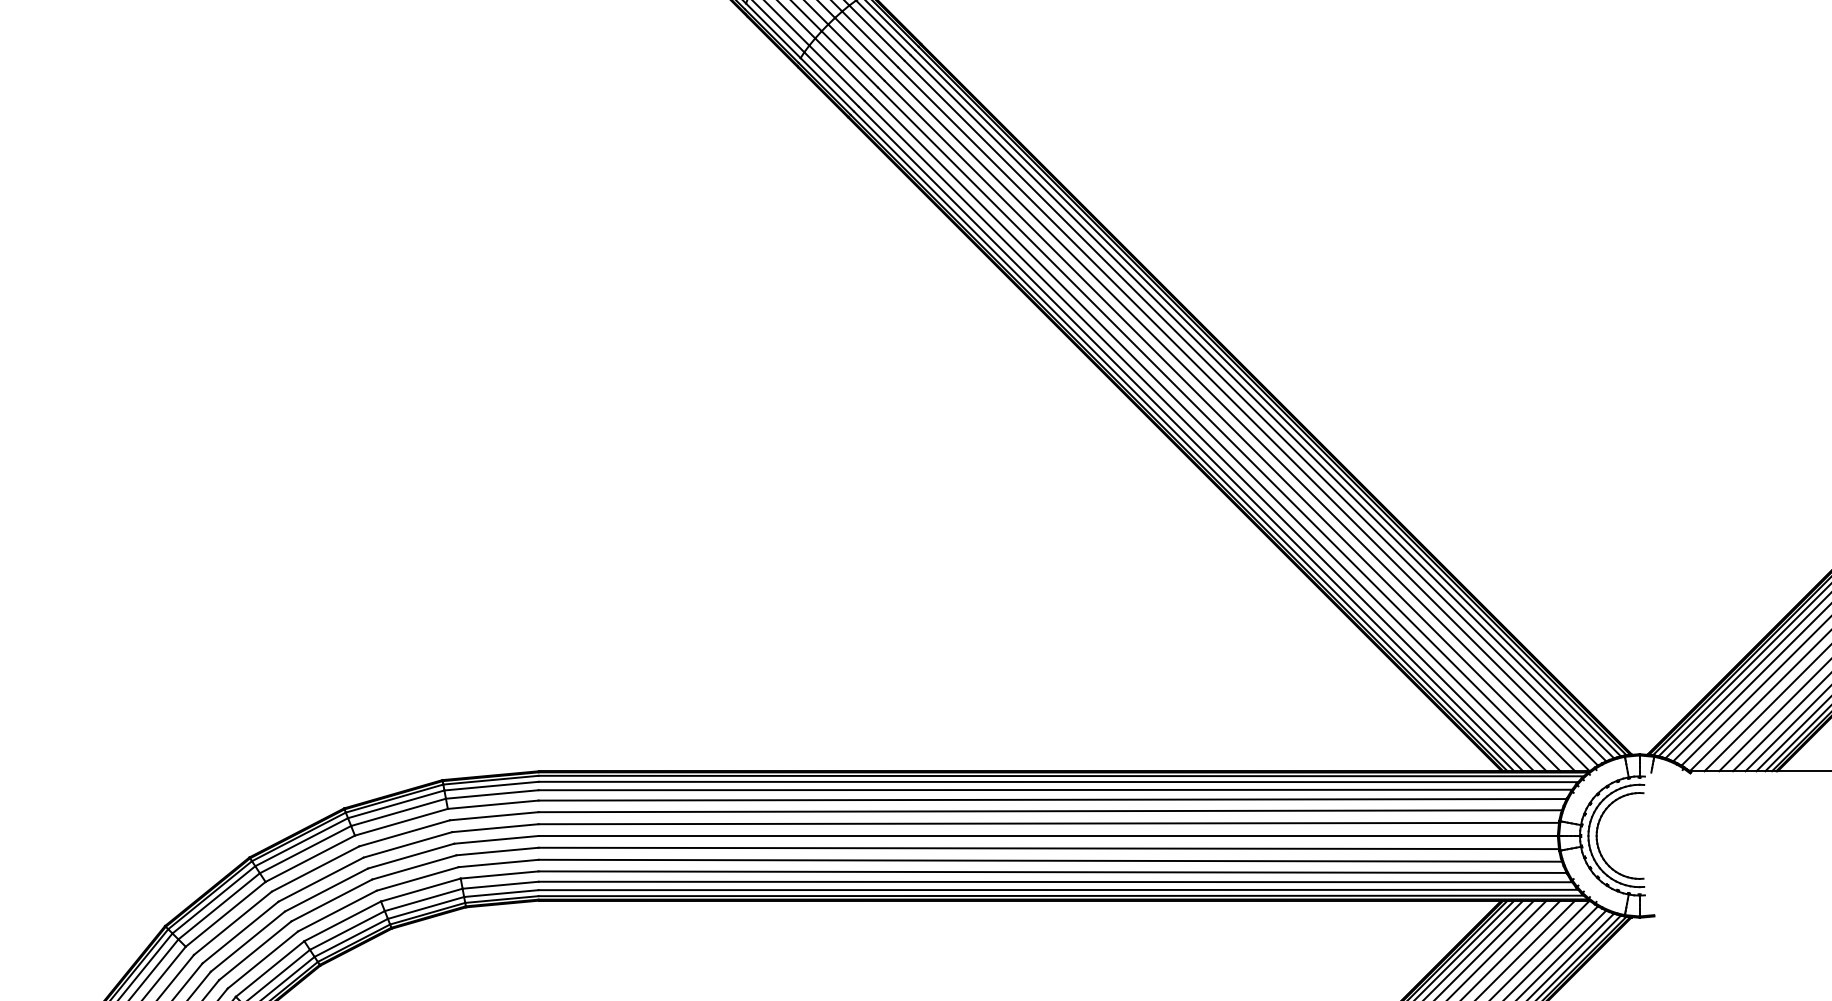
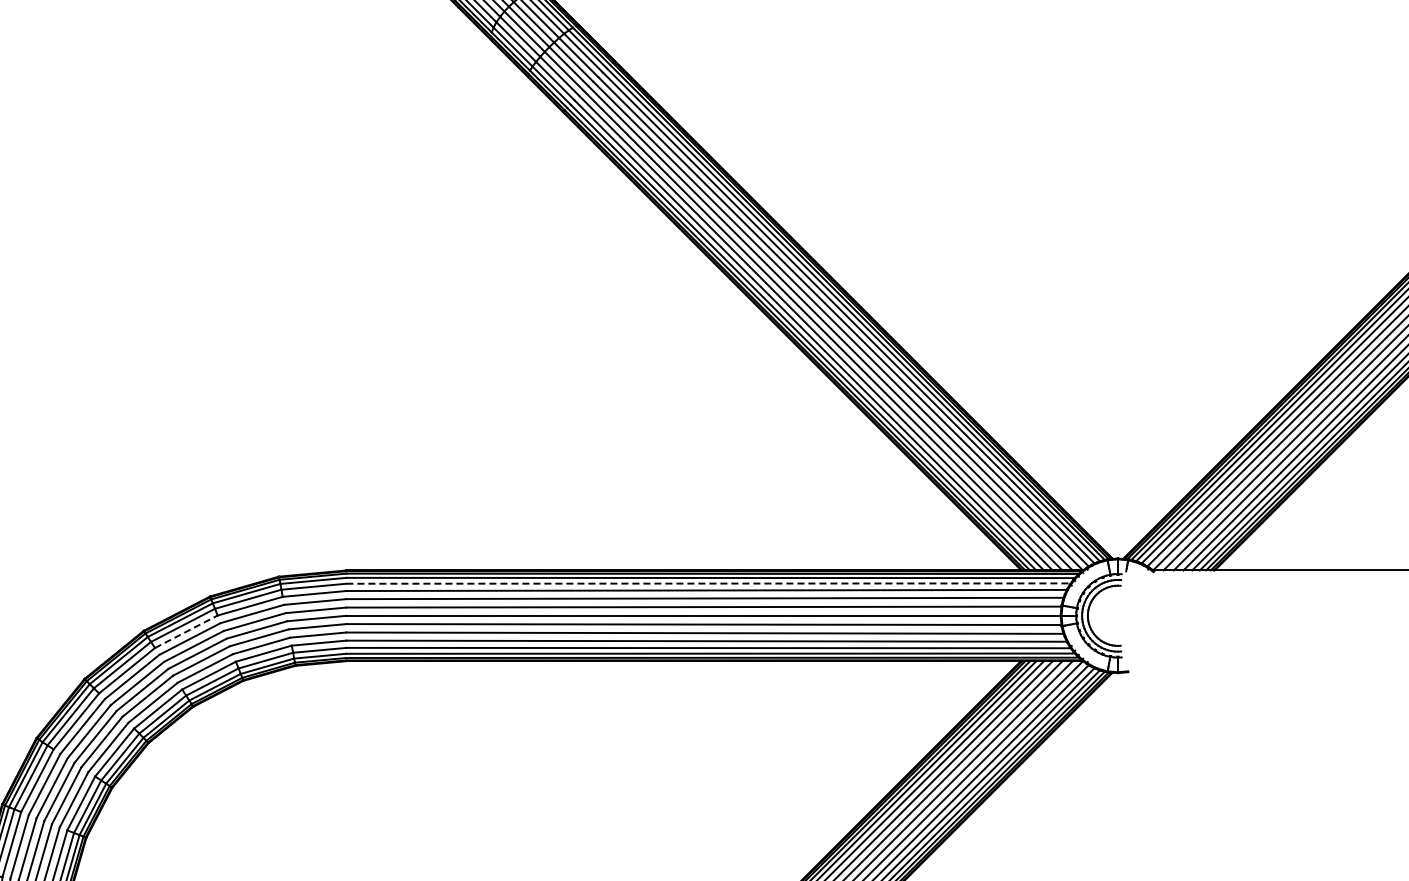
line: (1056, 789) -> (709, 583), solid -> dashed
line: (310, 858) -> (186, 631), solid -> dashed

